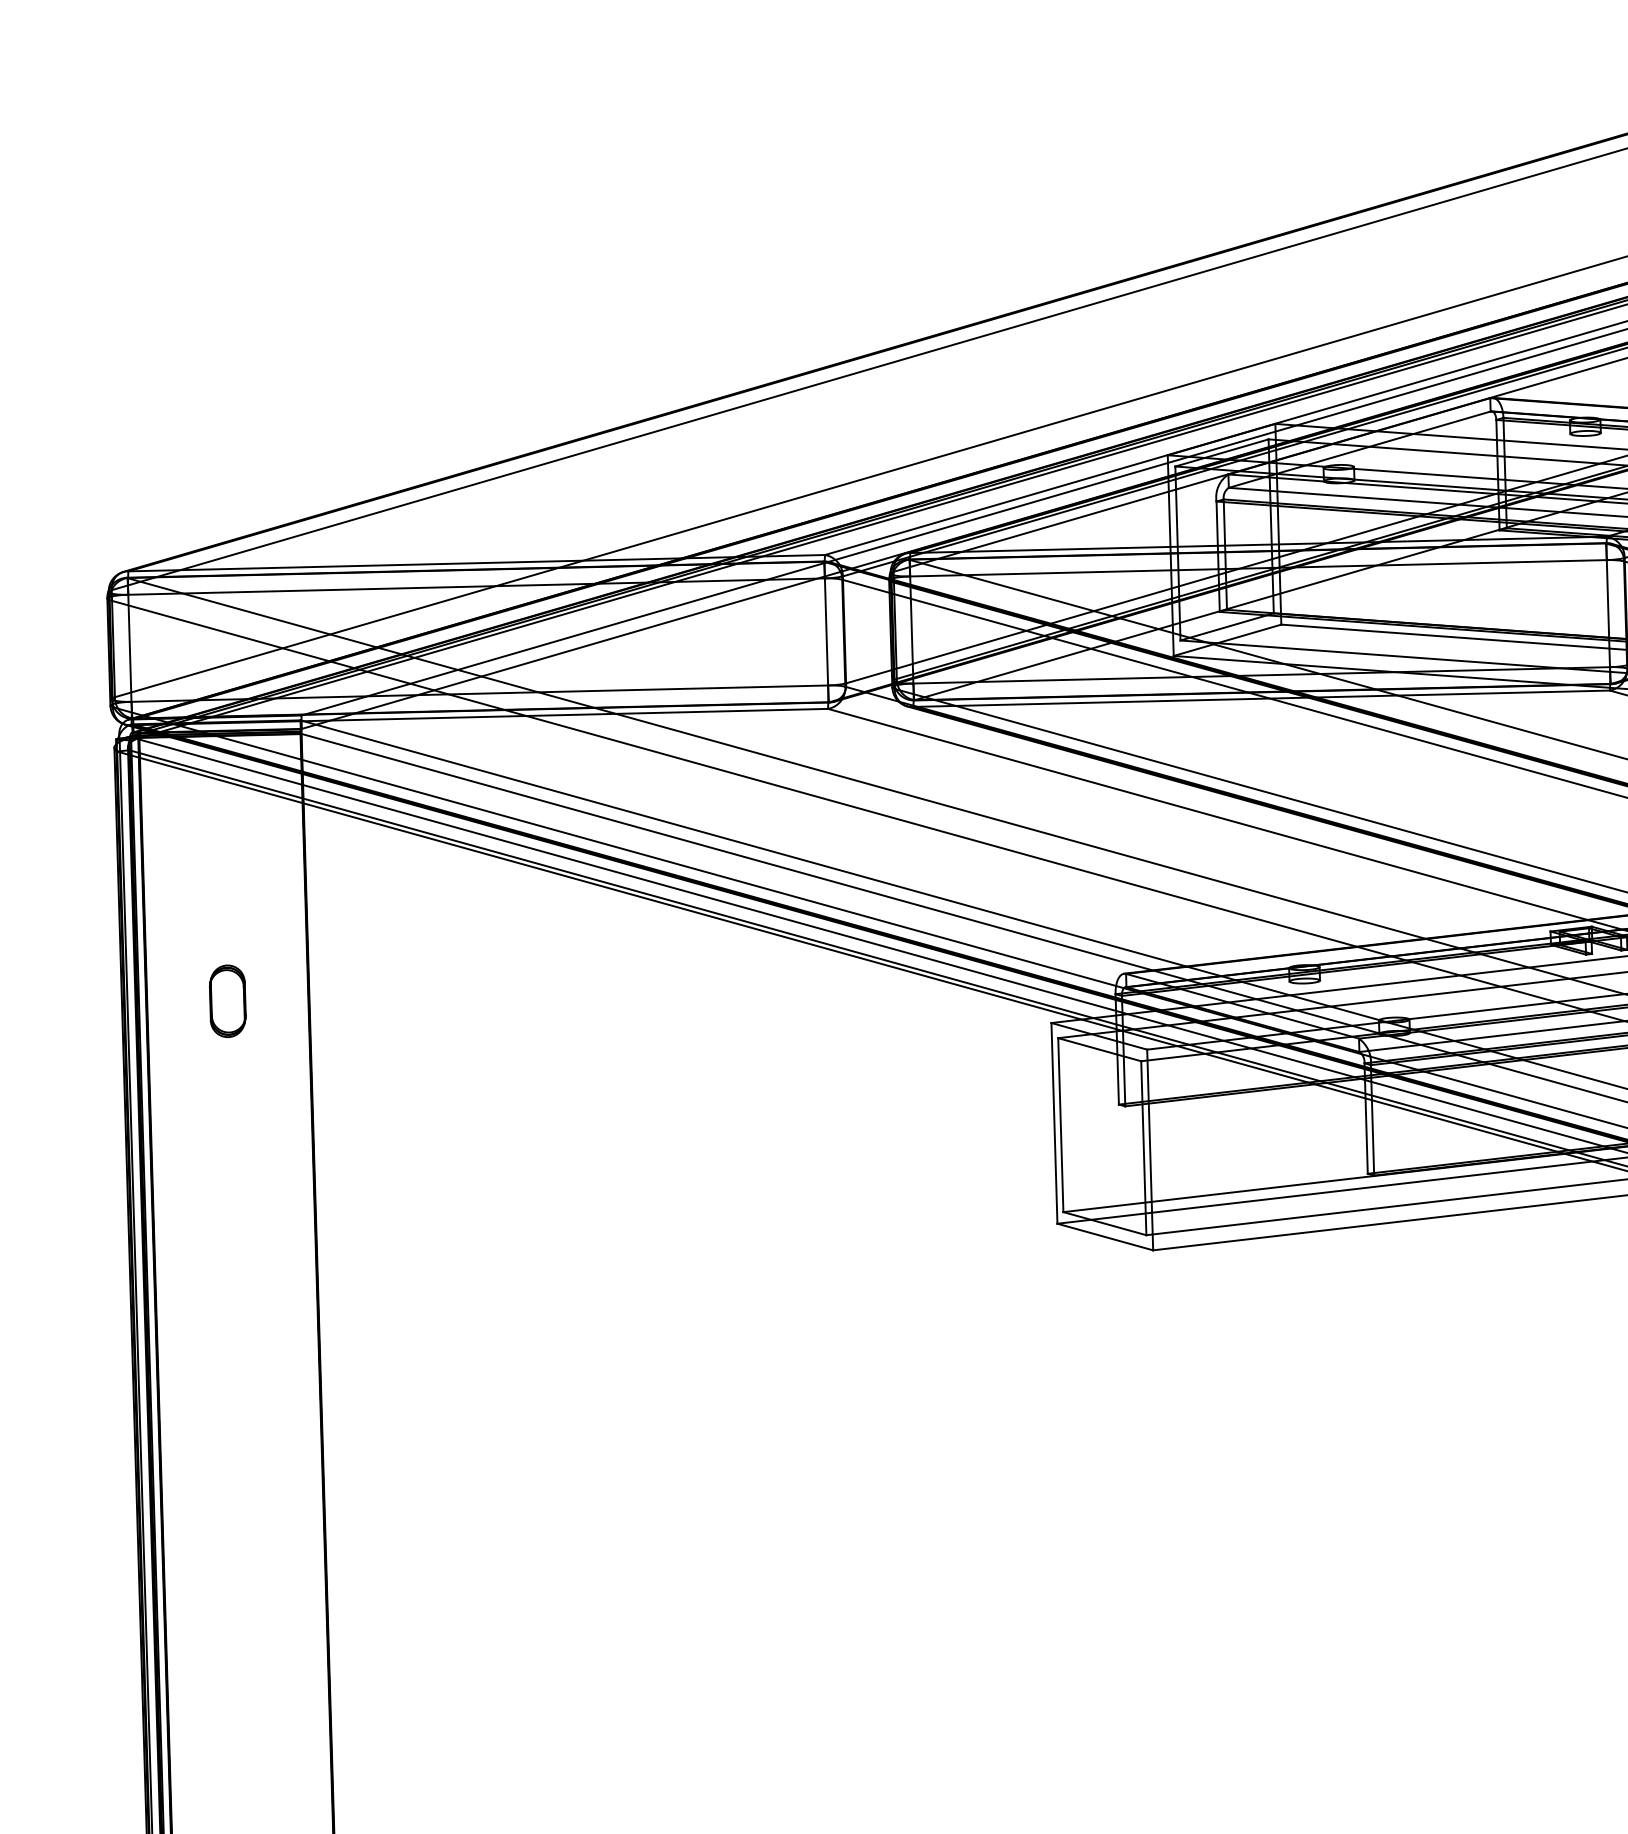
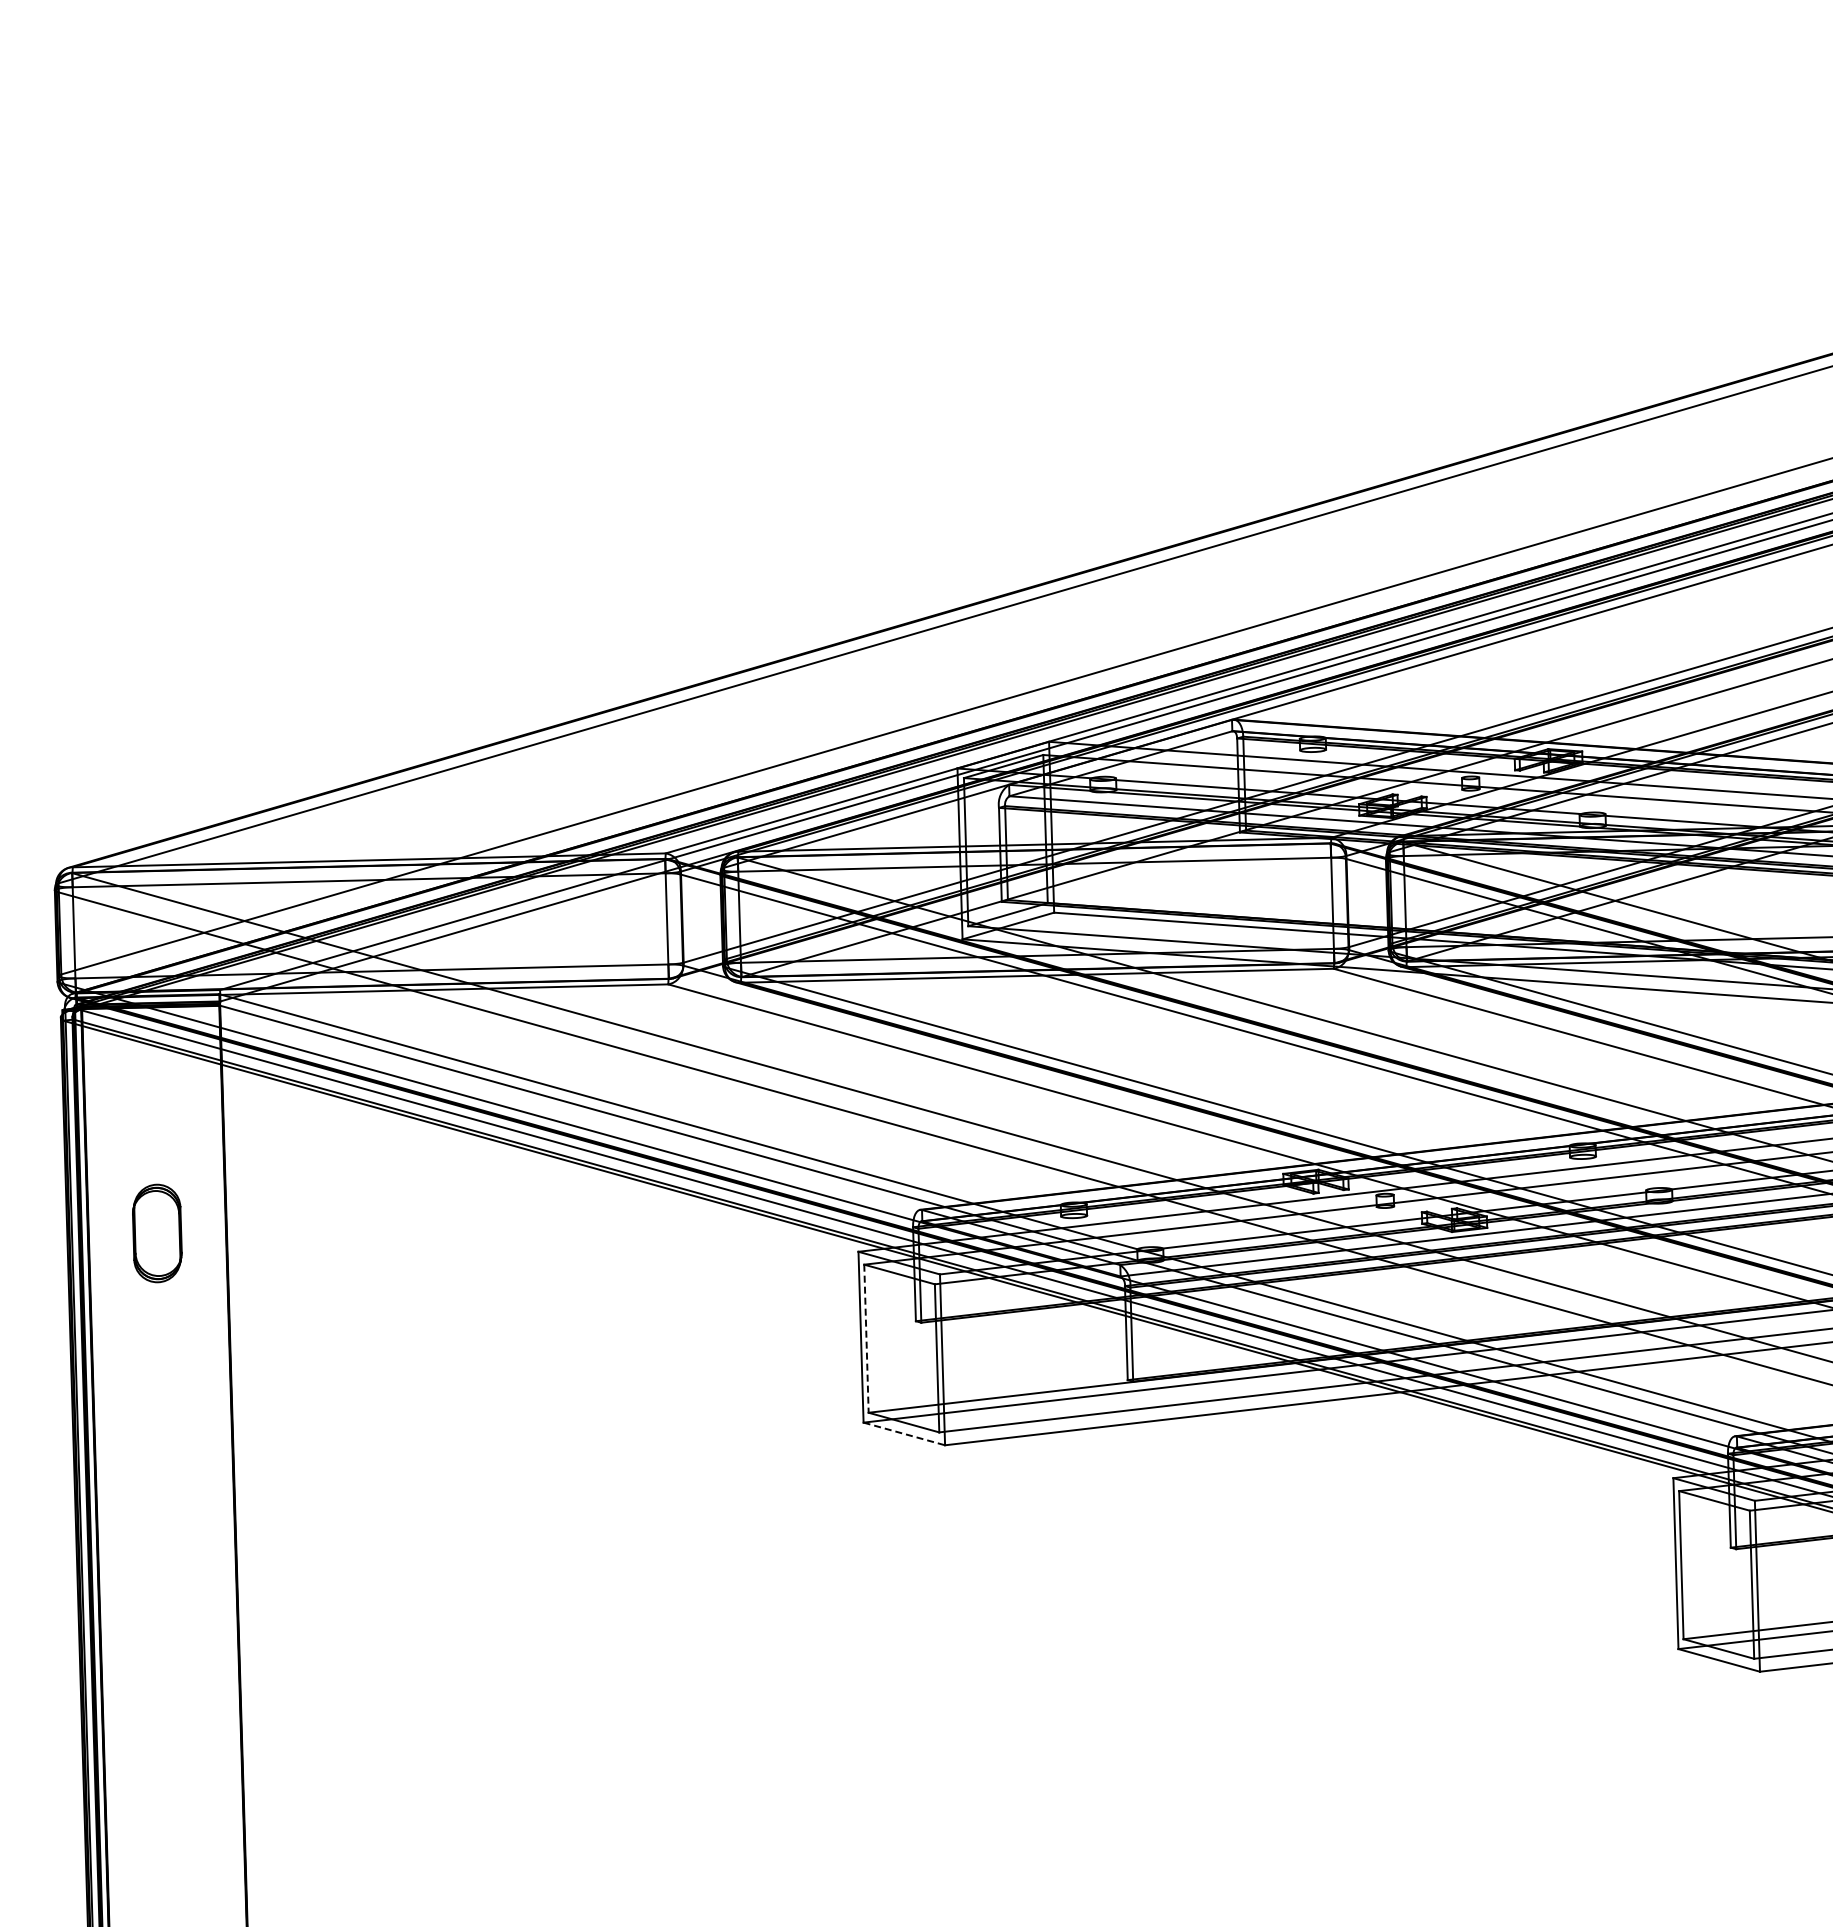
part: (227, 1000) -> (157, 1232), size x1.6
line: (1060, 1126) -> (866, 1339), solid -> dashed
line: (1105, 1237) -> (904, 1434), solid -> dashed

